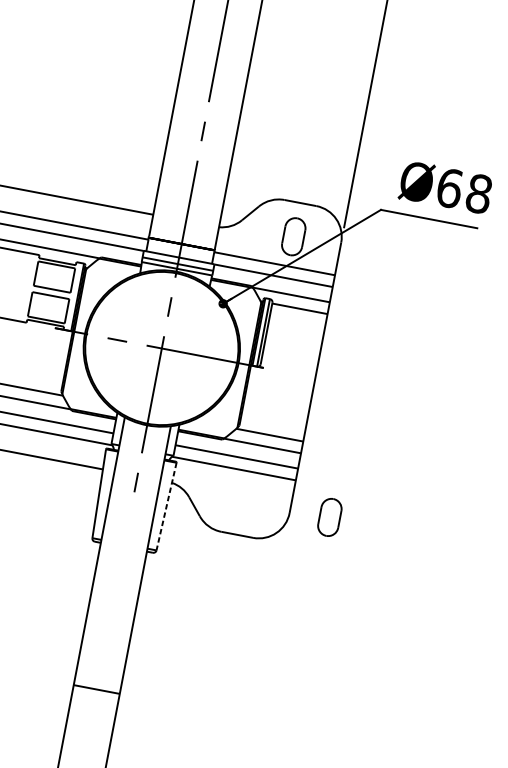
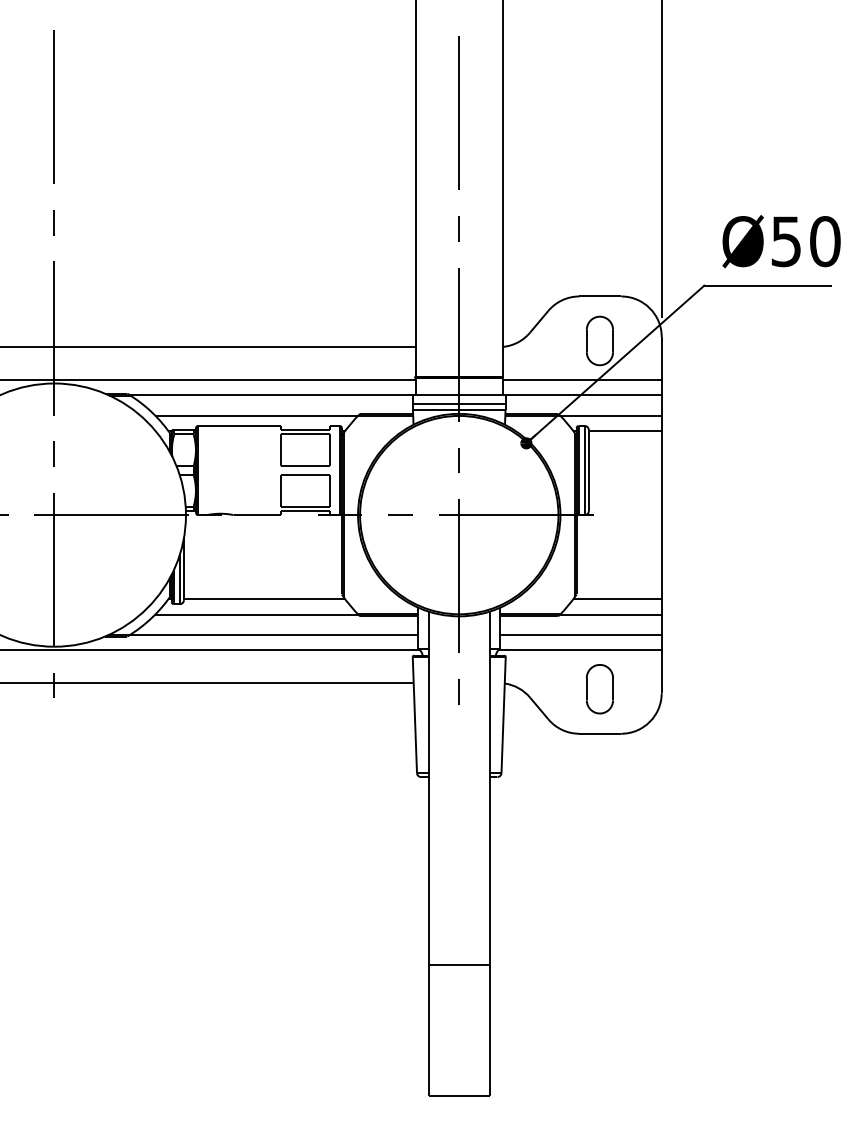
text: (464, 191) -> (805, 241), Ø68 -> Ø50
line: (166, 506) -> (503, 715), dashed -> solid
part: (329, 517) -> (599, 689), moved

